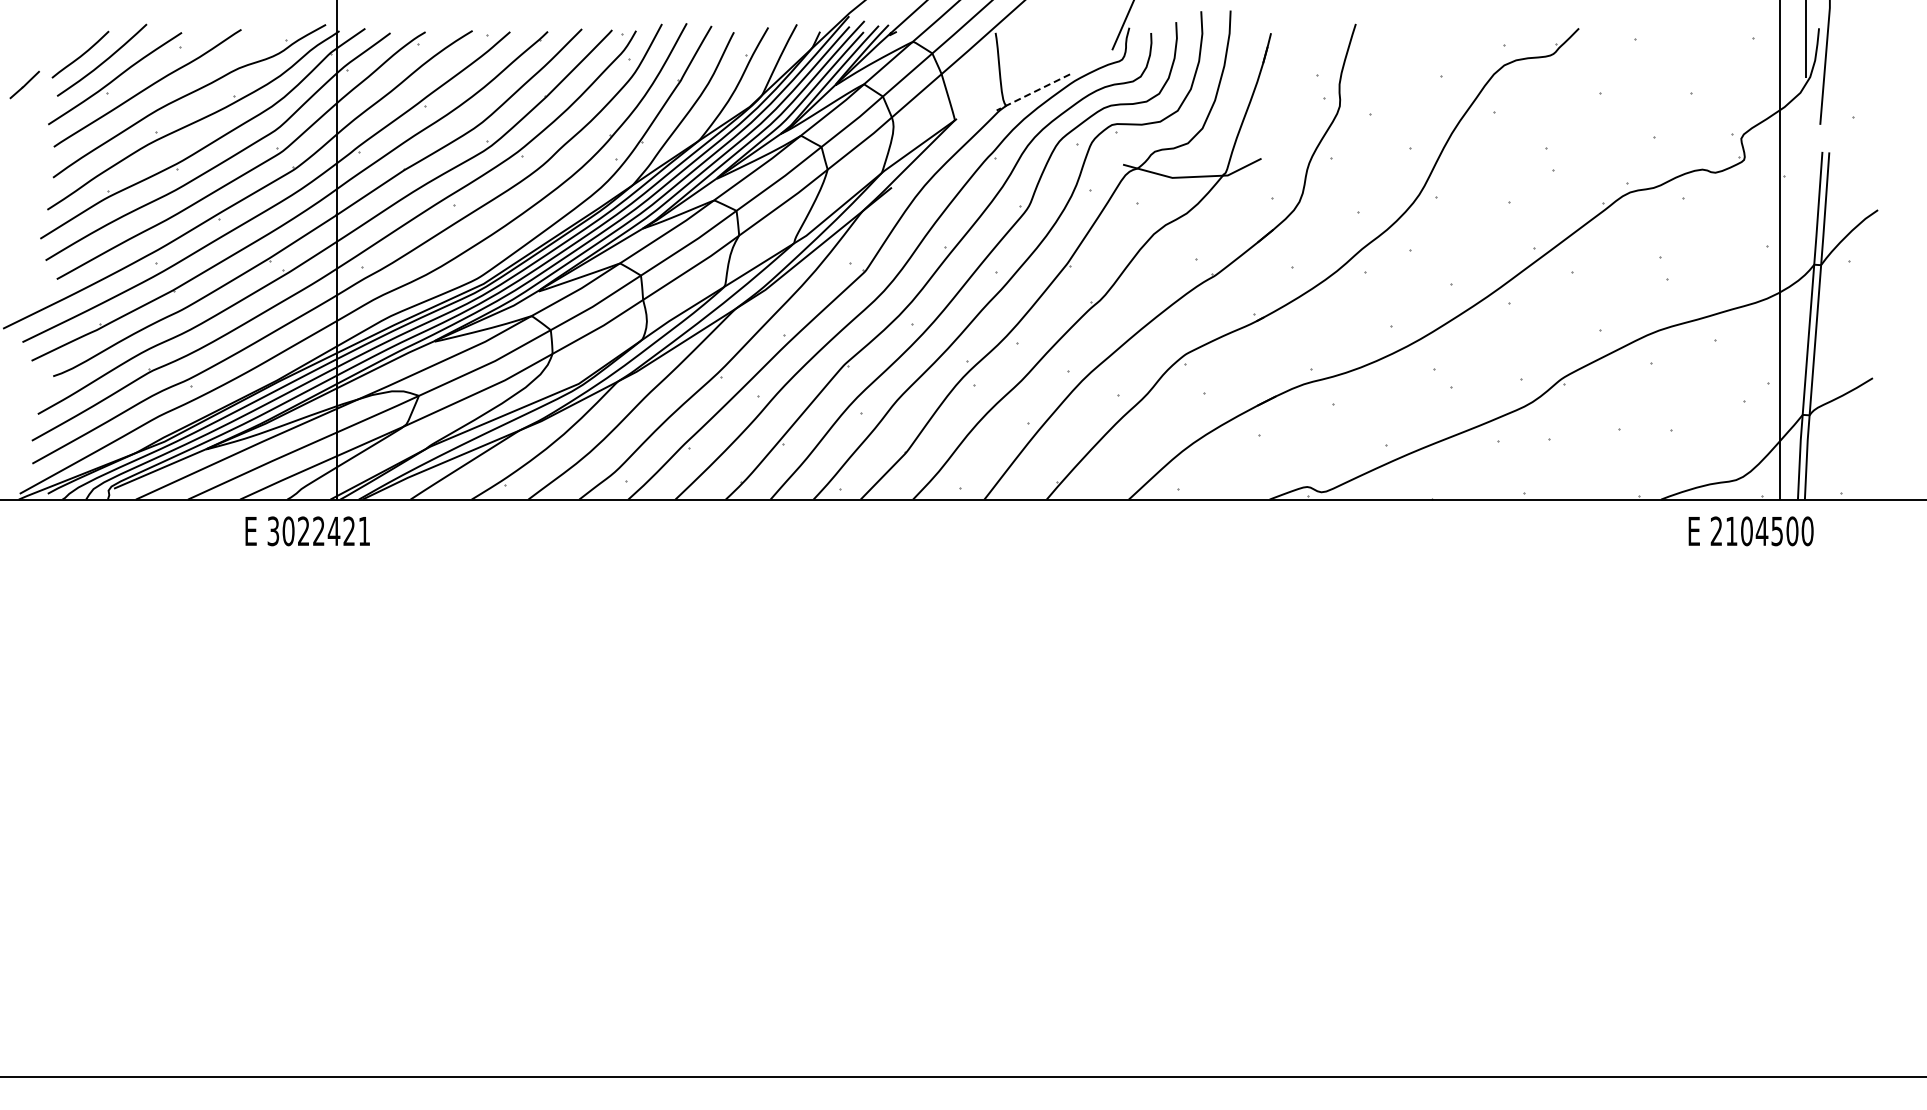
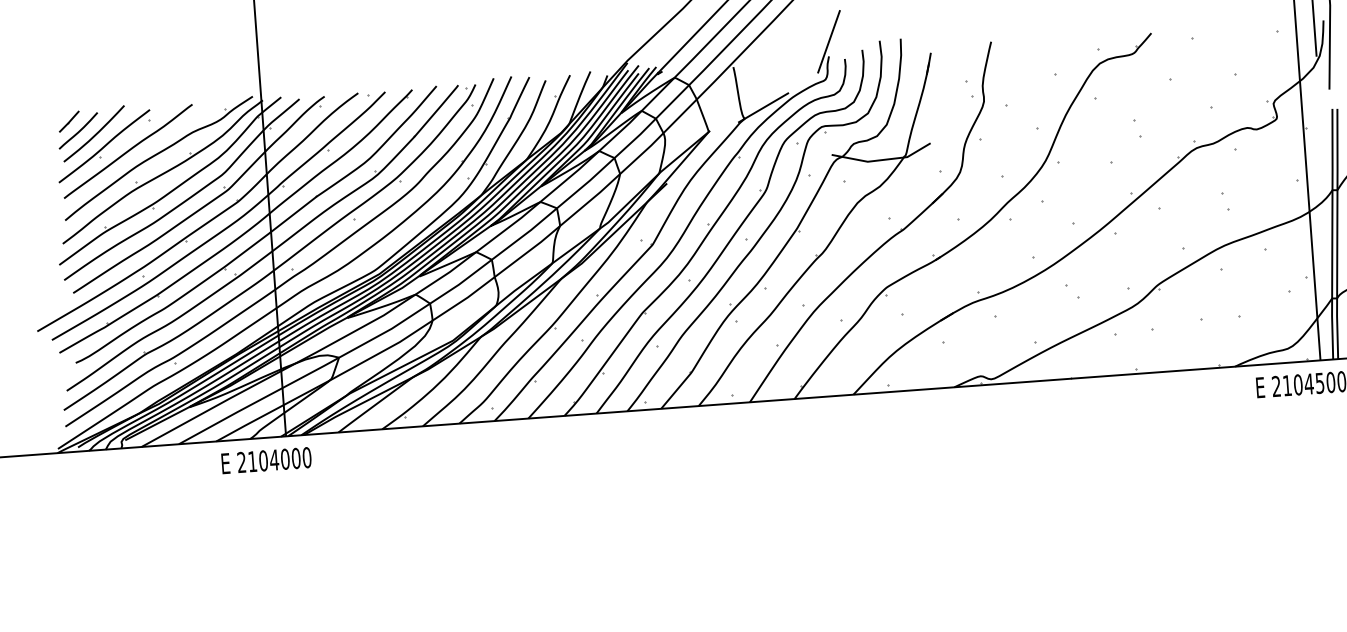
line: (24, 84) -> (69, 121), moved
line: (1033, 92) -> (763, 107), dashed -> solid
text: (318, 531) -> (274, 460), 3022421 -> 2104000

